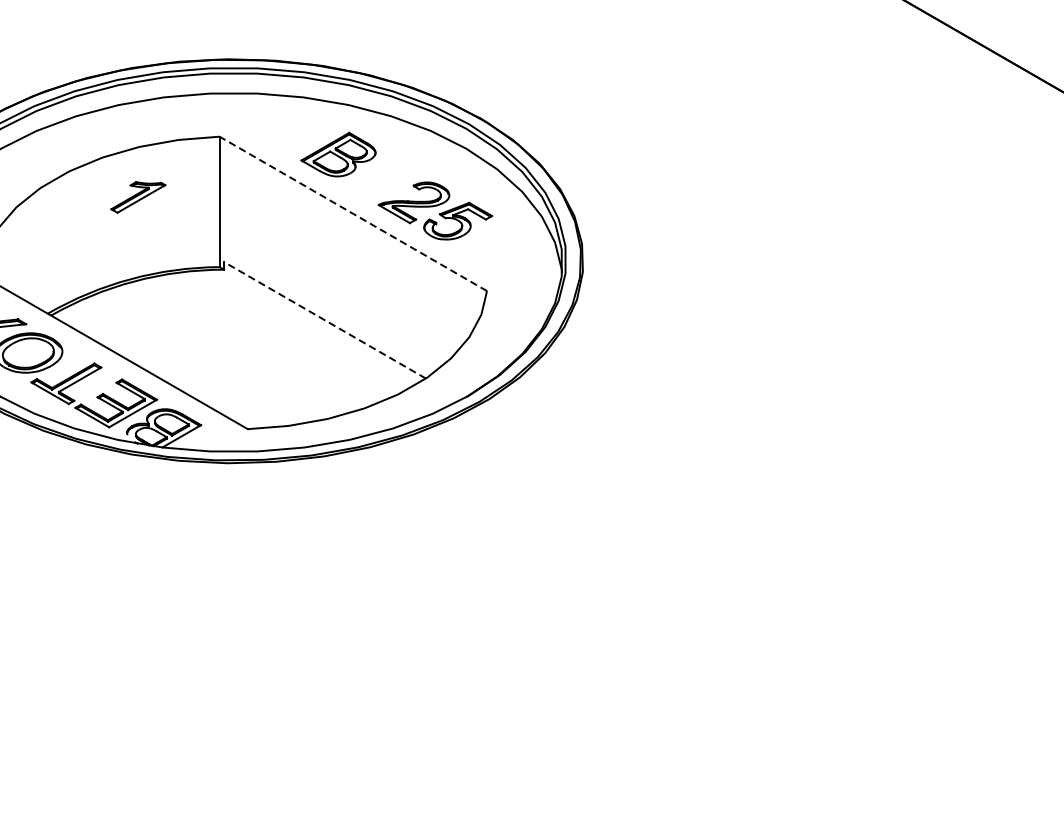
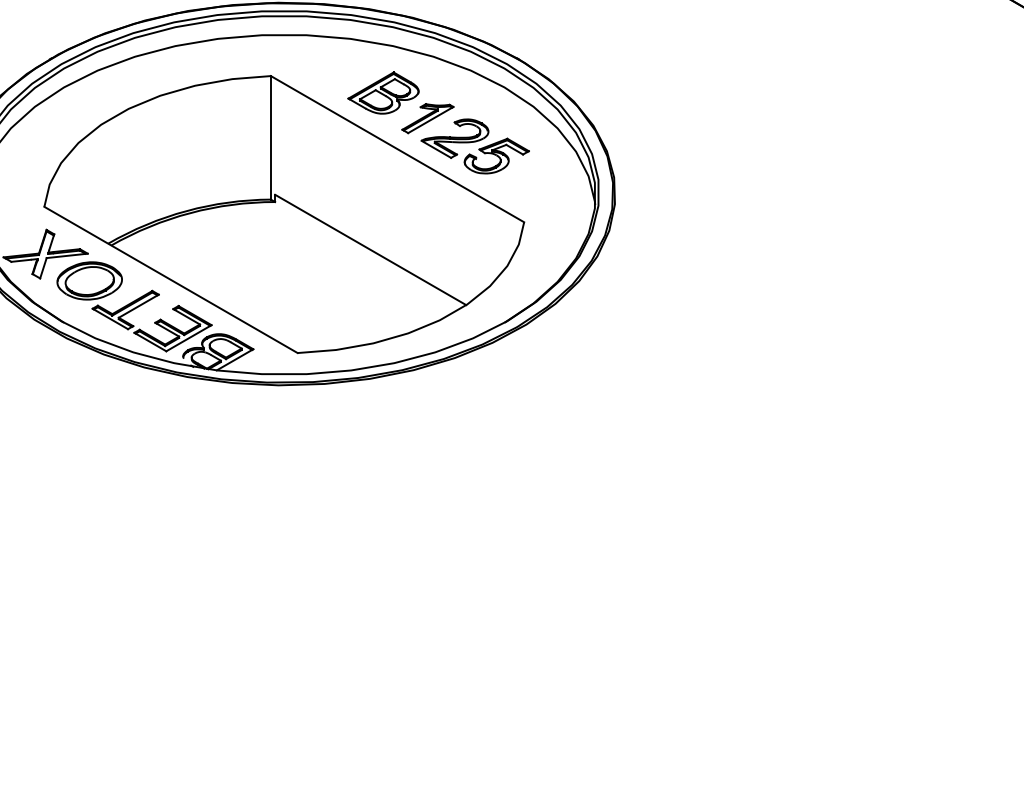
part: (137, 197) -> (427, 118), moved
line: (353, 213) -> (397, 148), dashed -> solid
line: (324, 319) -> (370, 249), dashed -> solid

